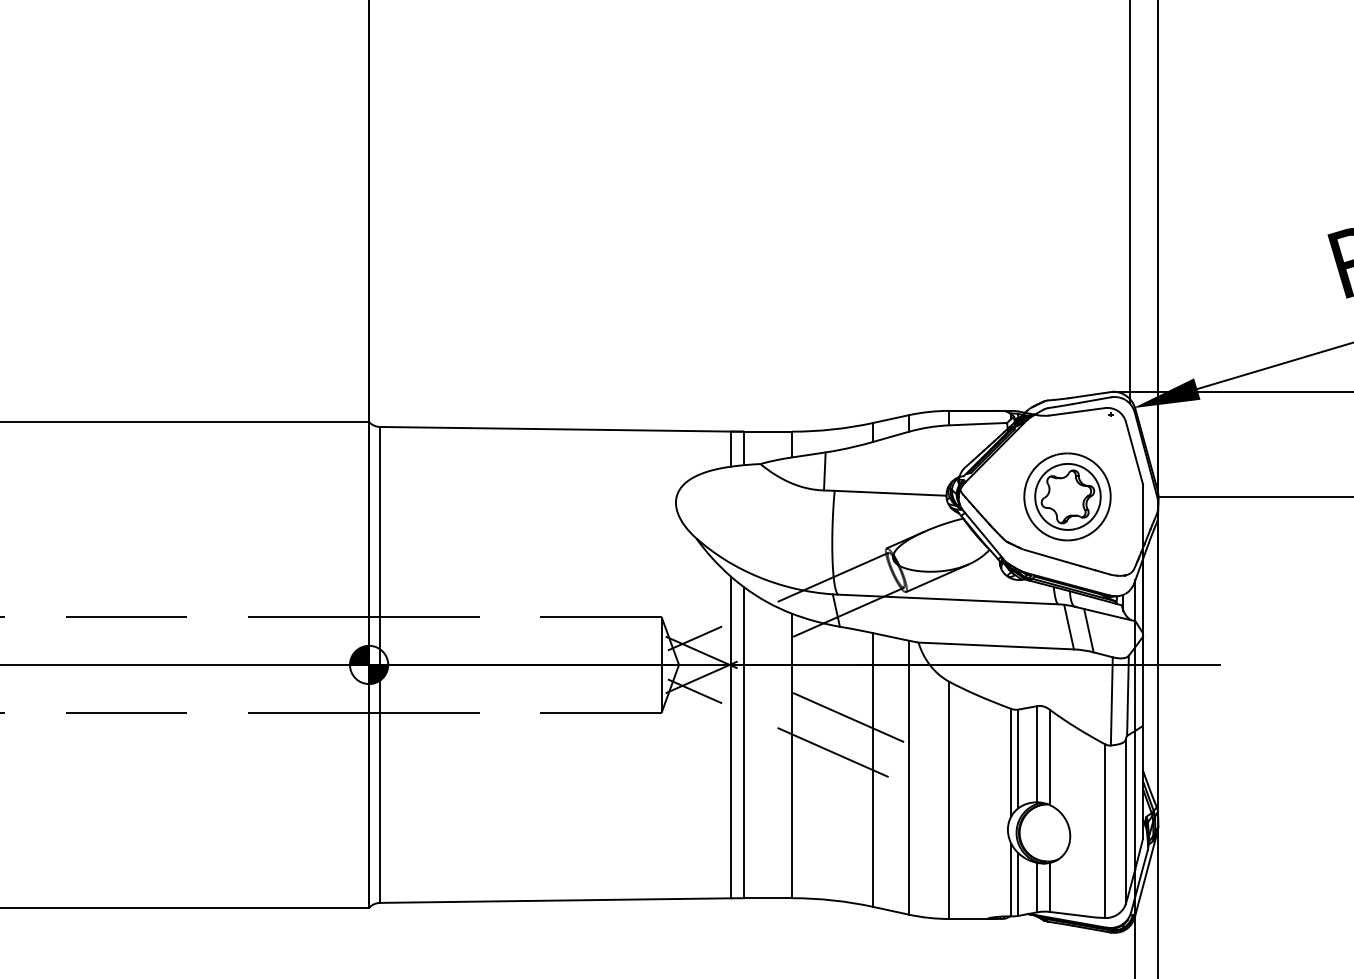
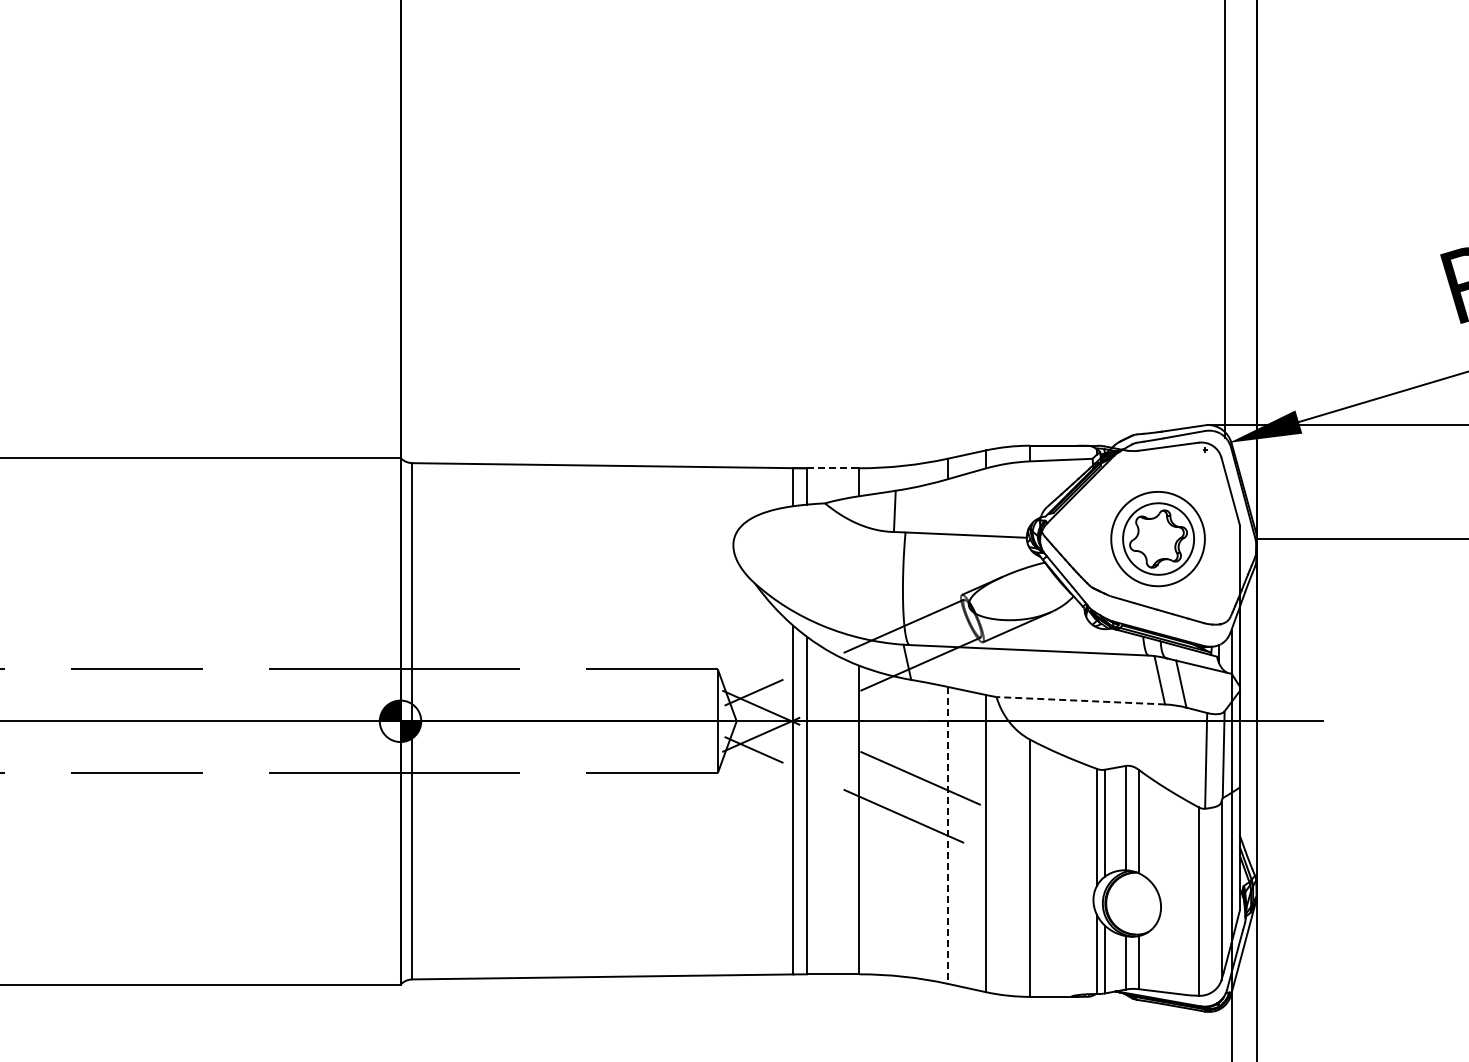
line: (768, 431) -> (833, 468), solid -> dashed
line: (995, 645) -> (1080, 700), solid -> dashed
line: (873, 770) -> (947, 835), solid -> dashed

